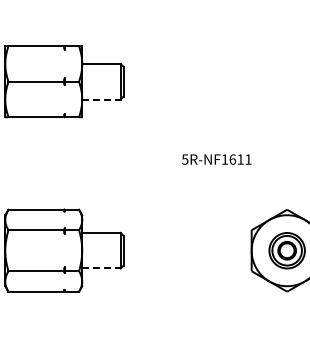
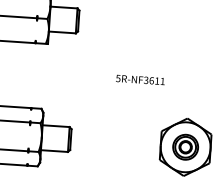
line: (101, 99) -> (62, 32), dashed -> solid
text: (224, 159) -> (145, 80), 5R-NF1611 -> 5R-NF3611
line: (101, 268) -> (54, 151), dashed -> solid

